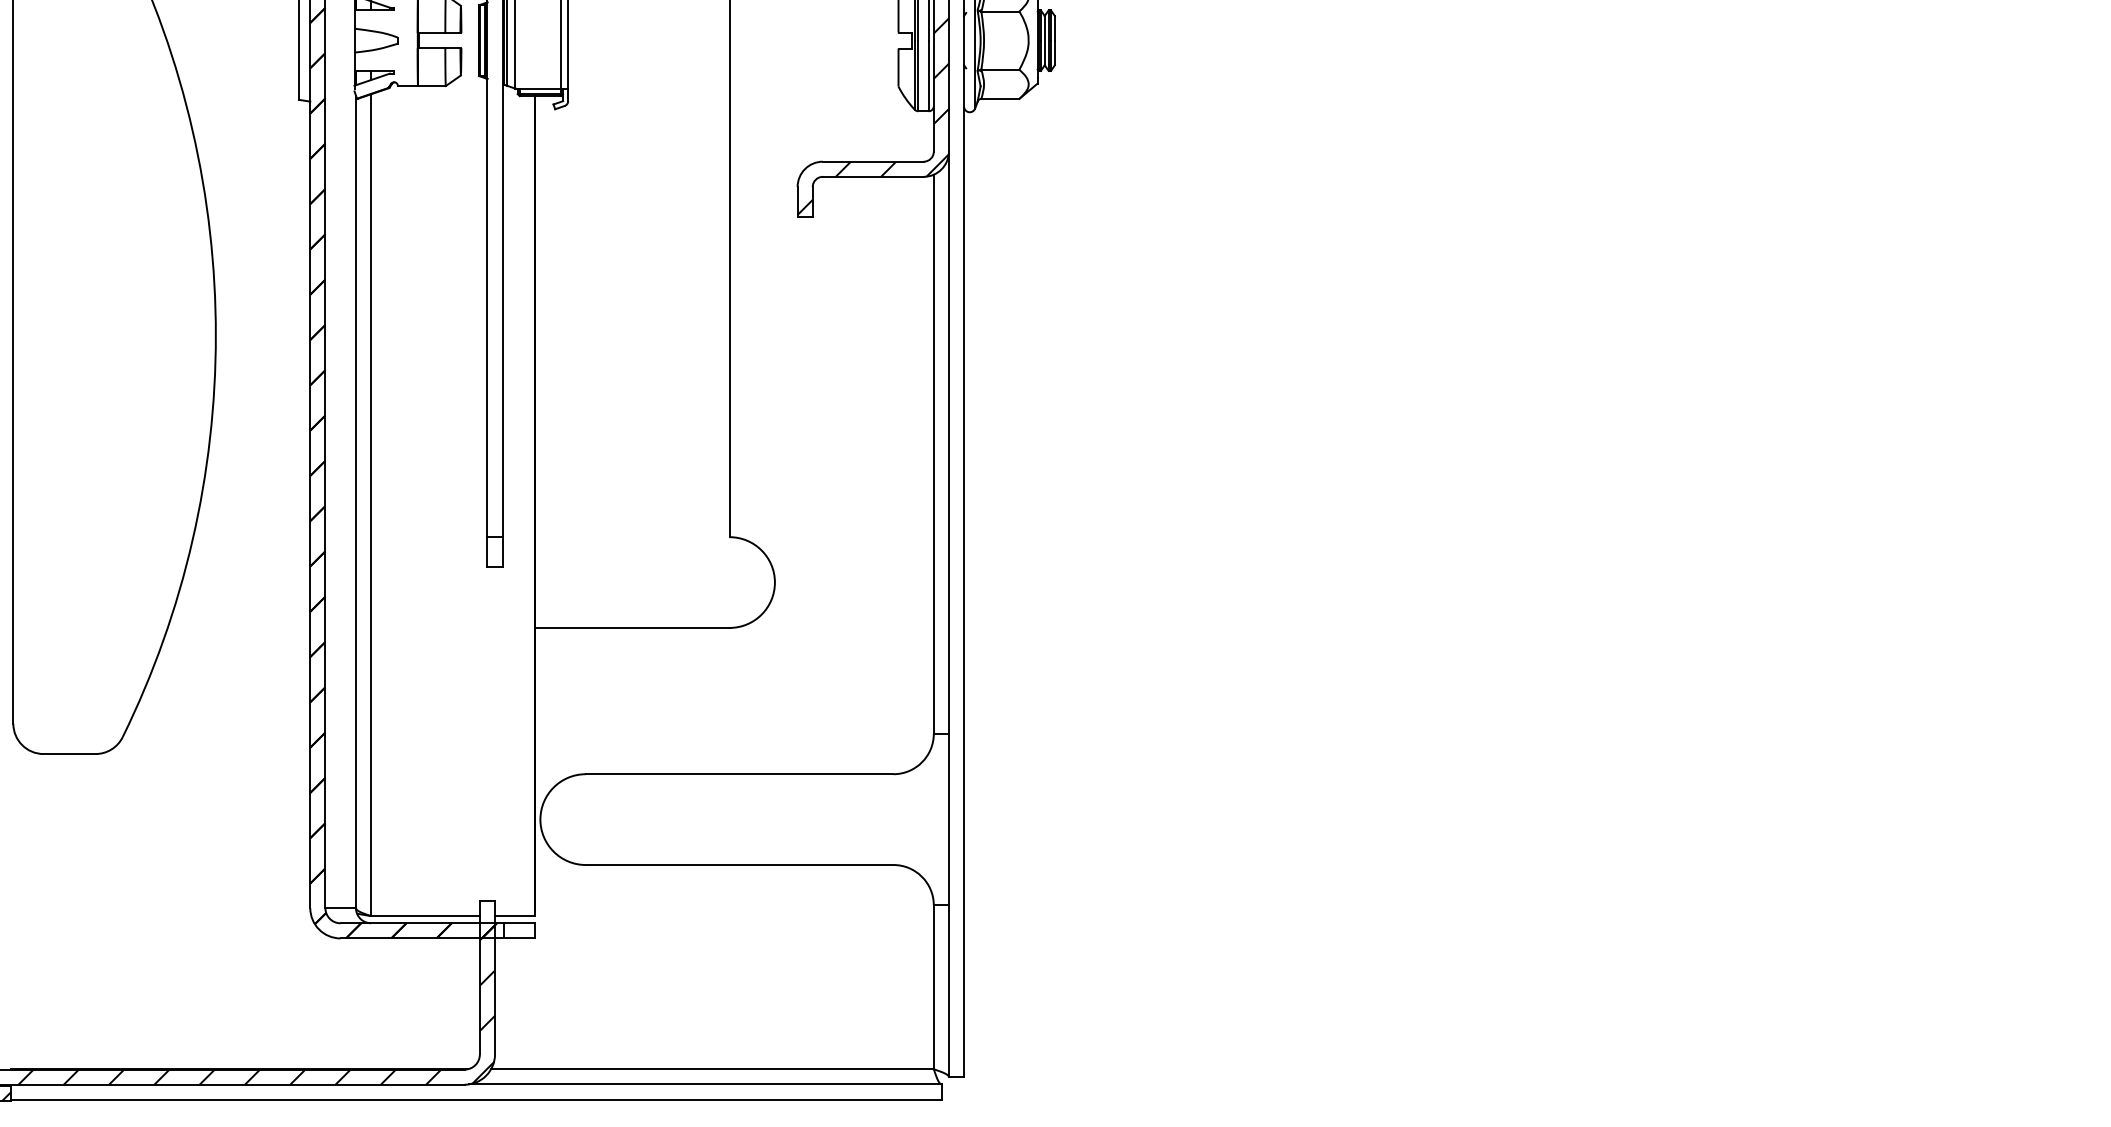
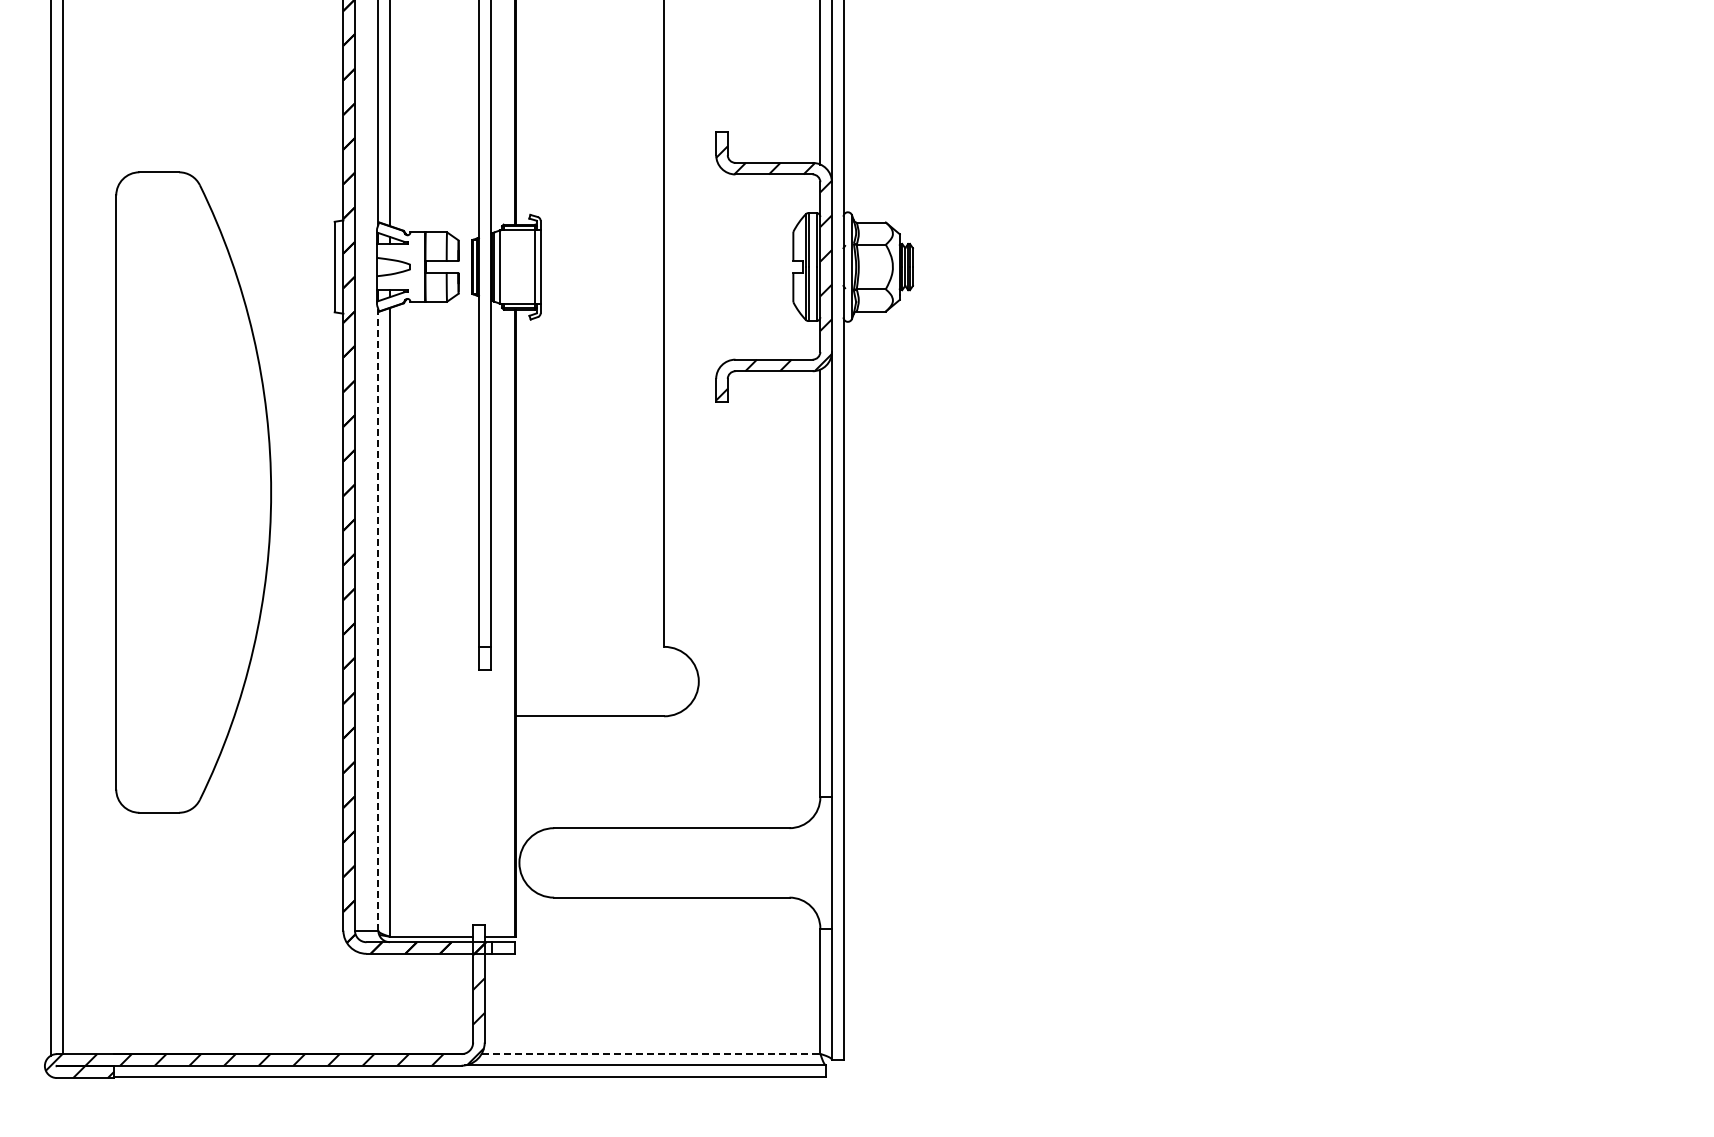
line: (356, 501) -> (378, 619), solid -> dashed
line: (713, 1068) -> (651, 1053), solid -> dashed

